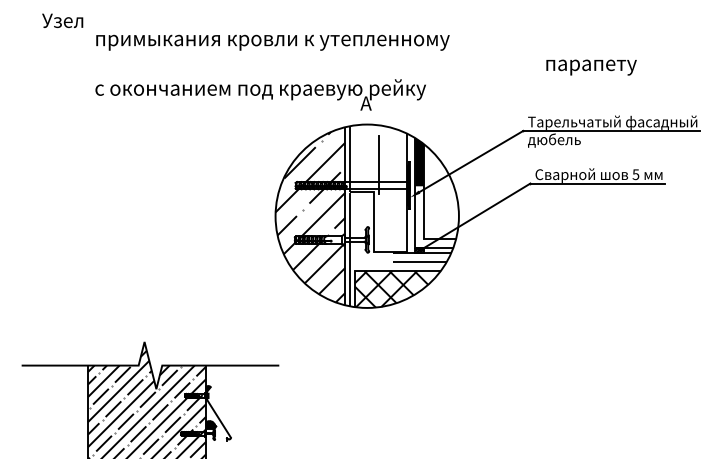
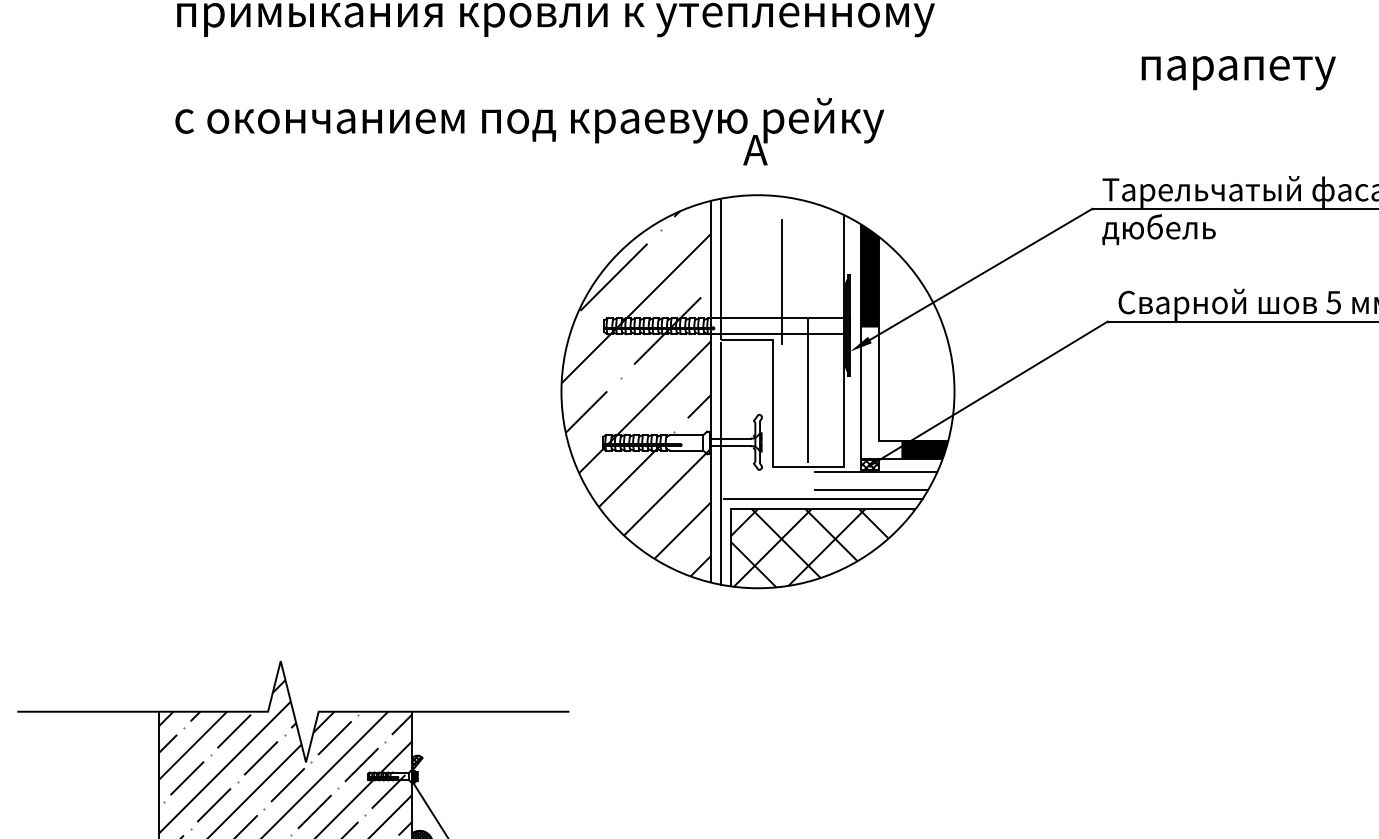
line: (390, 215) -> (807, 390), added
fill: (445, 243) -> (925, 450), added
line: (397, 266) -> (822, 499), added

